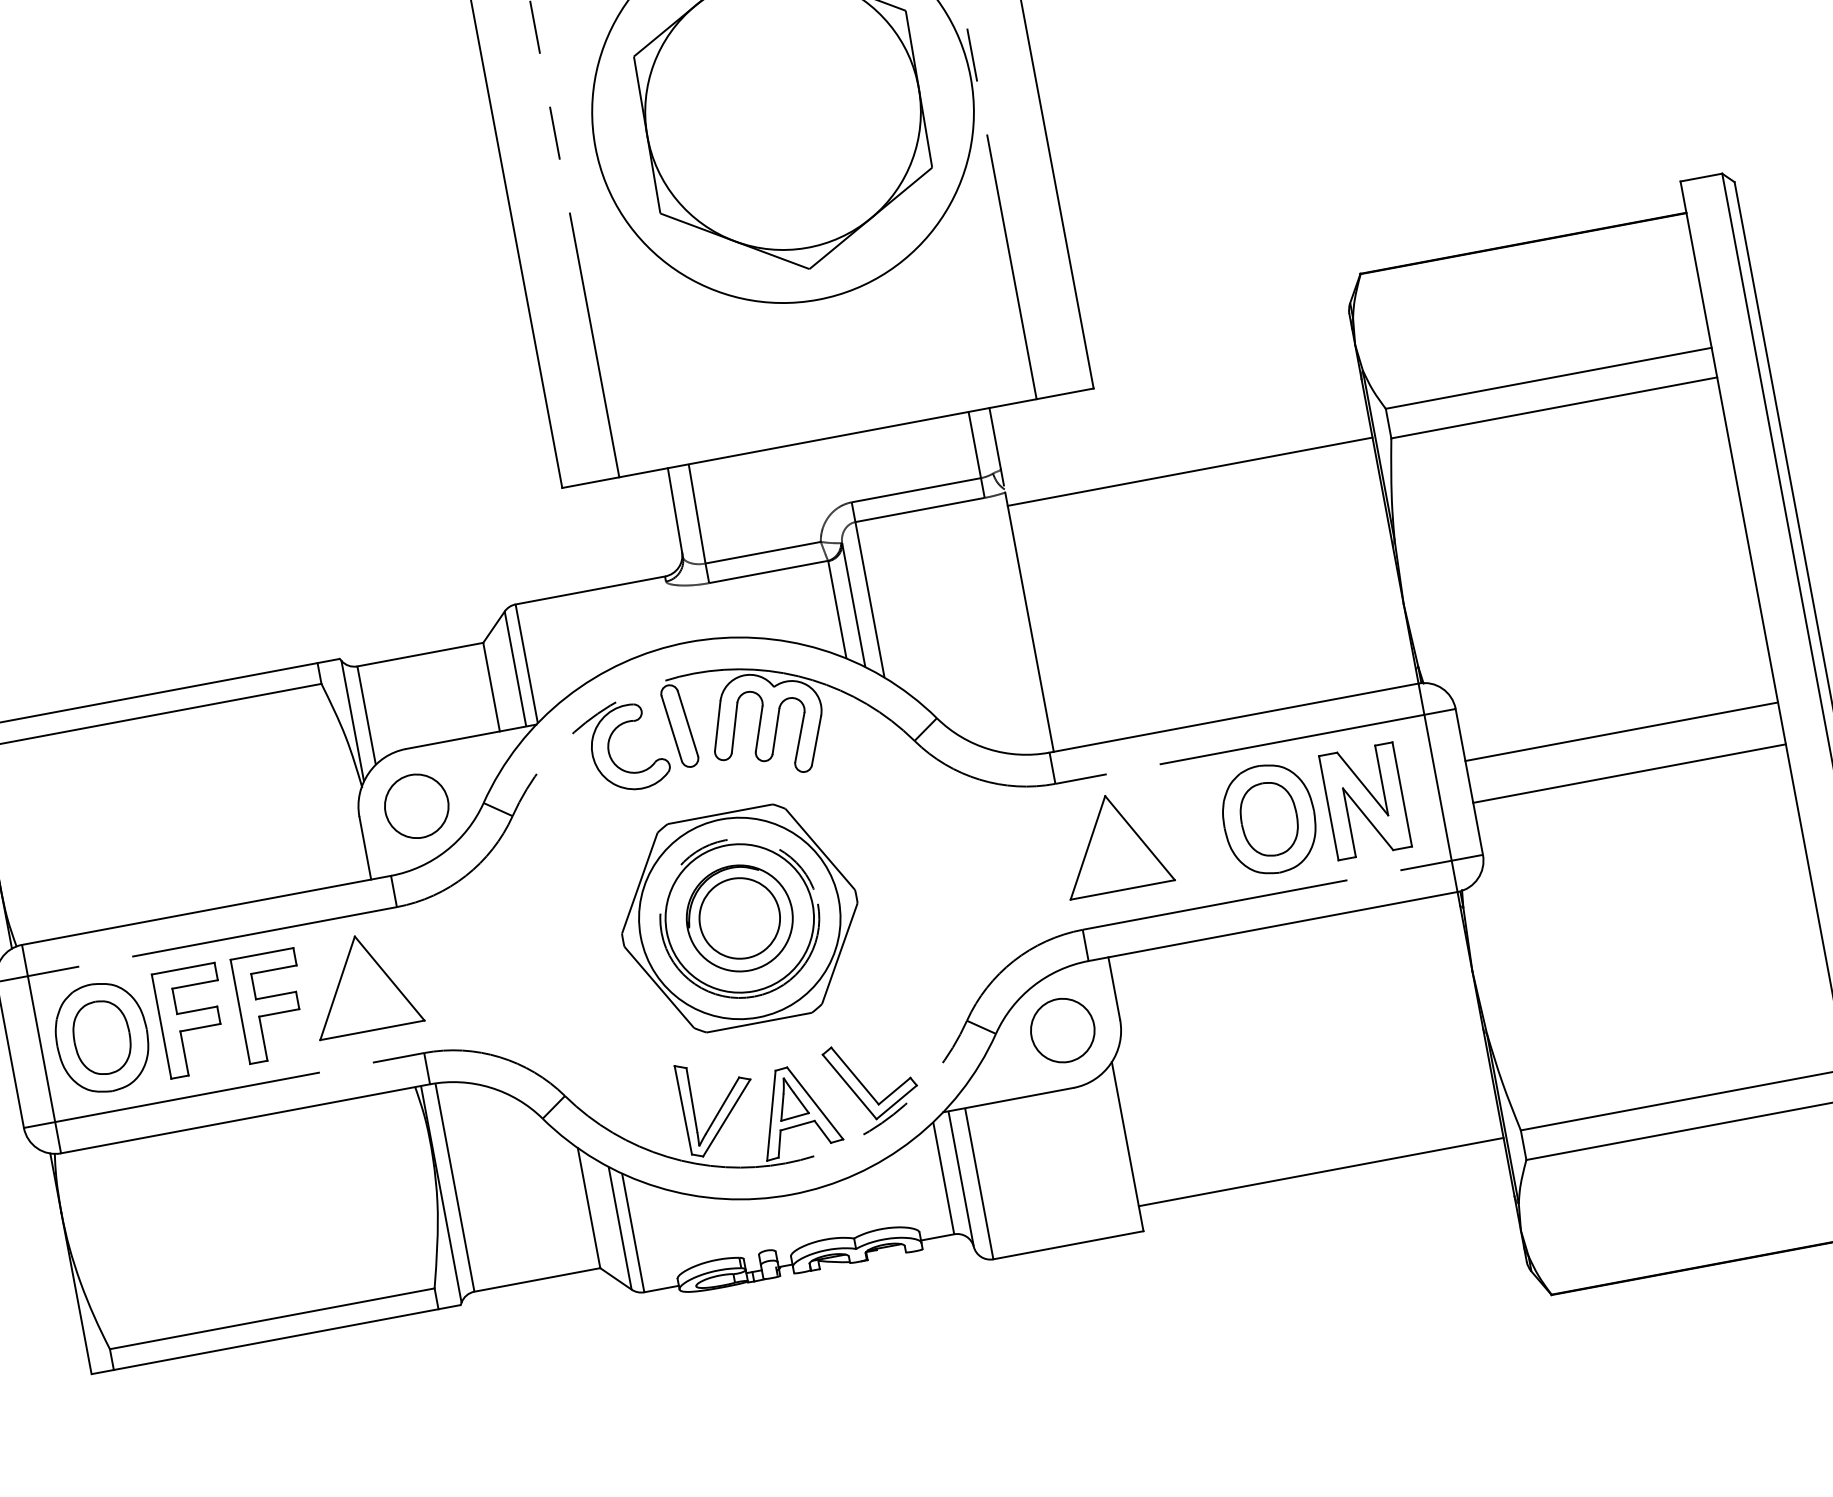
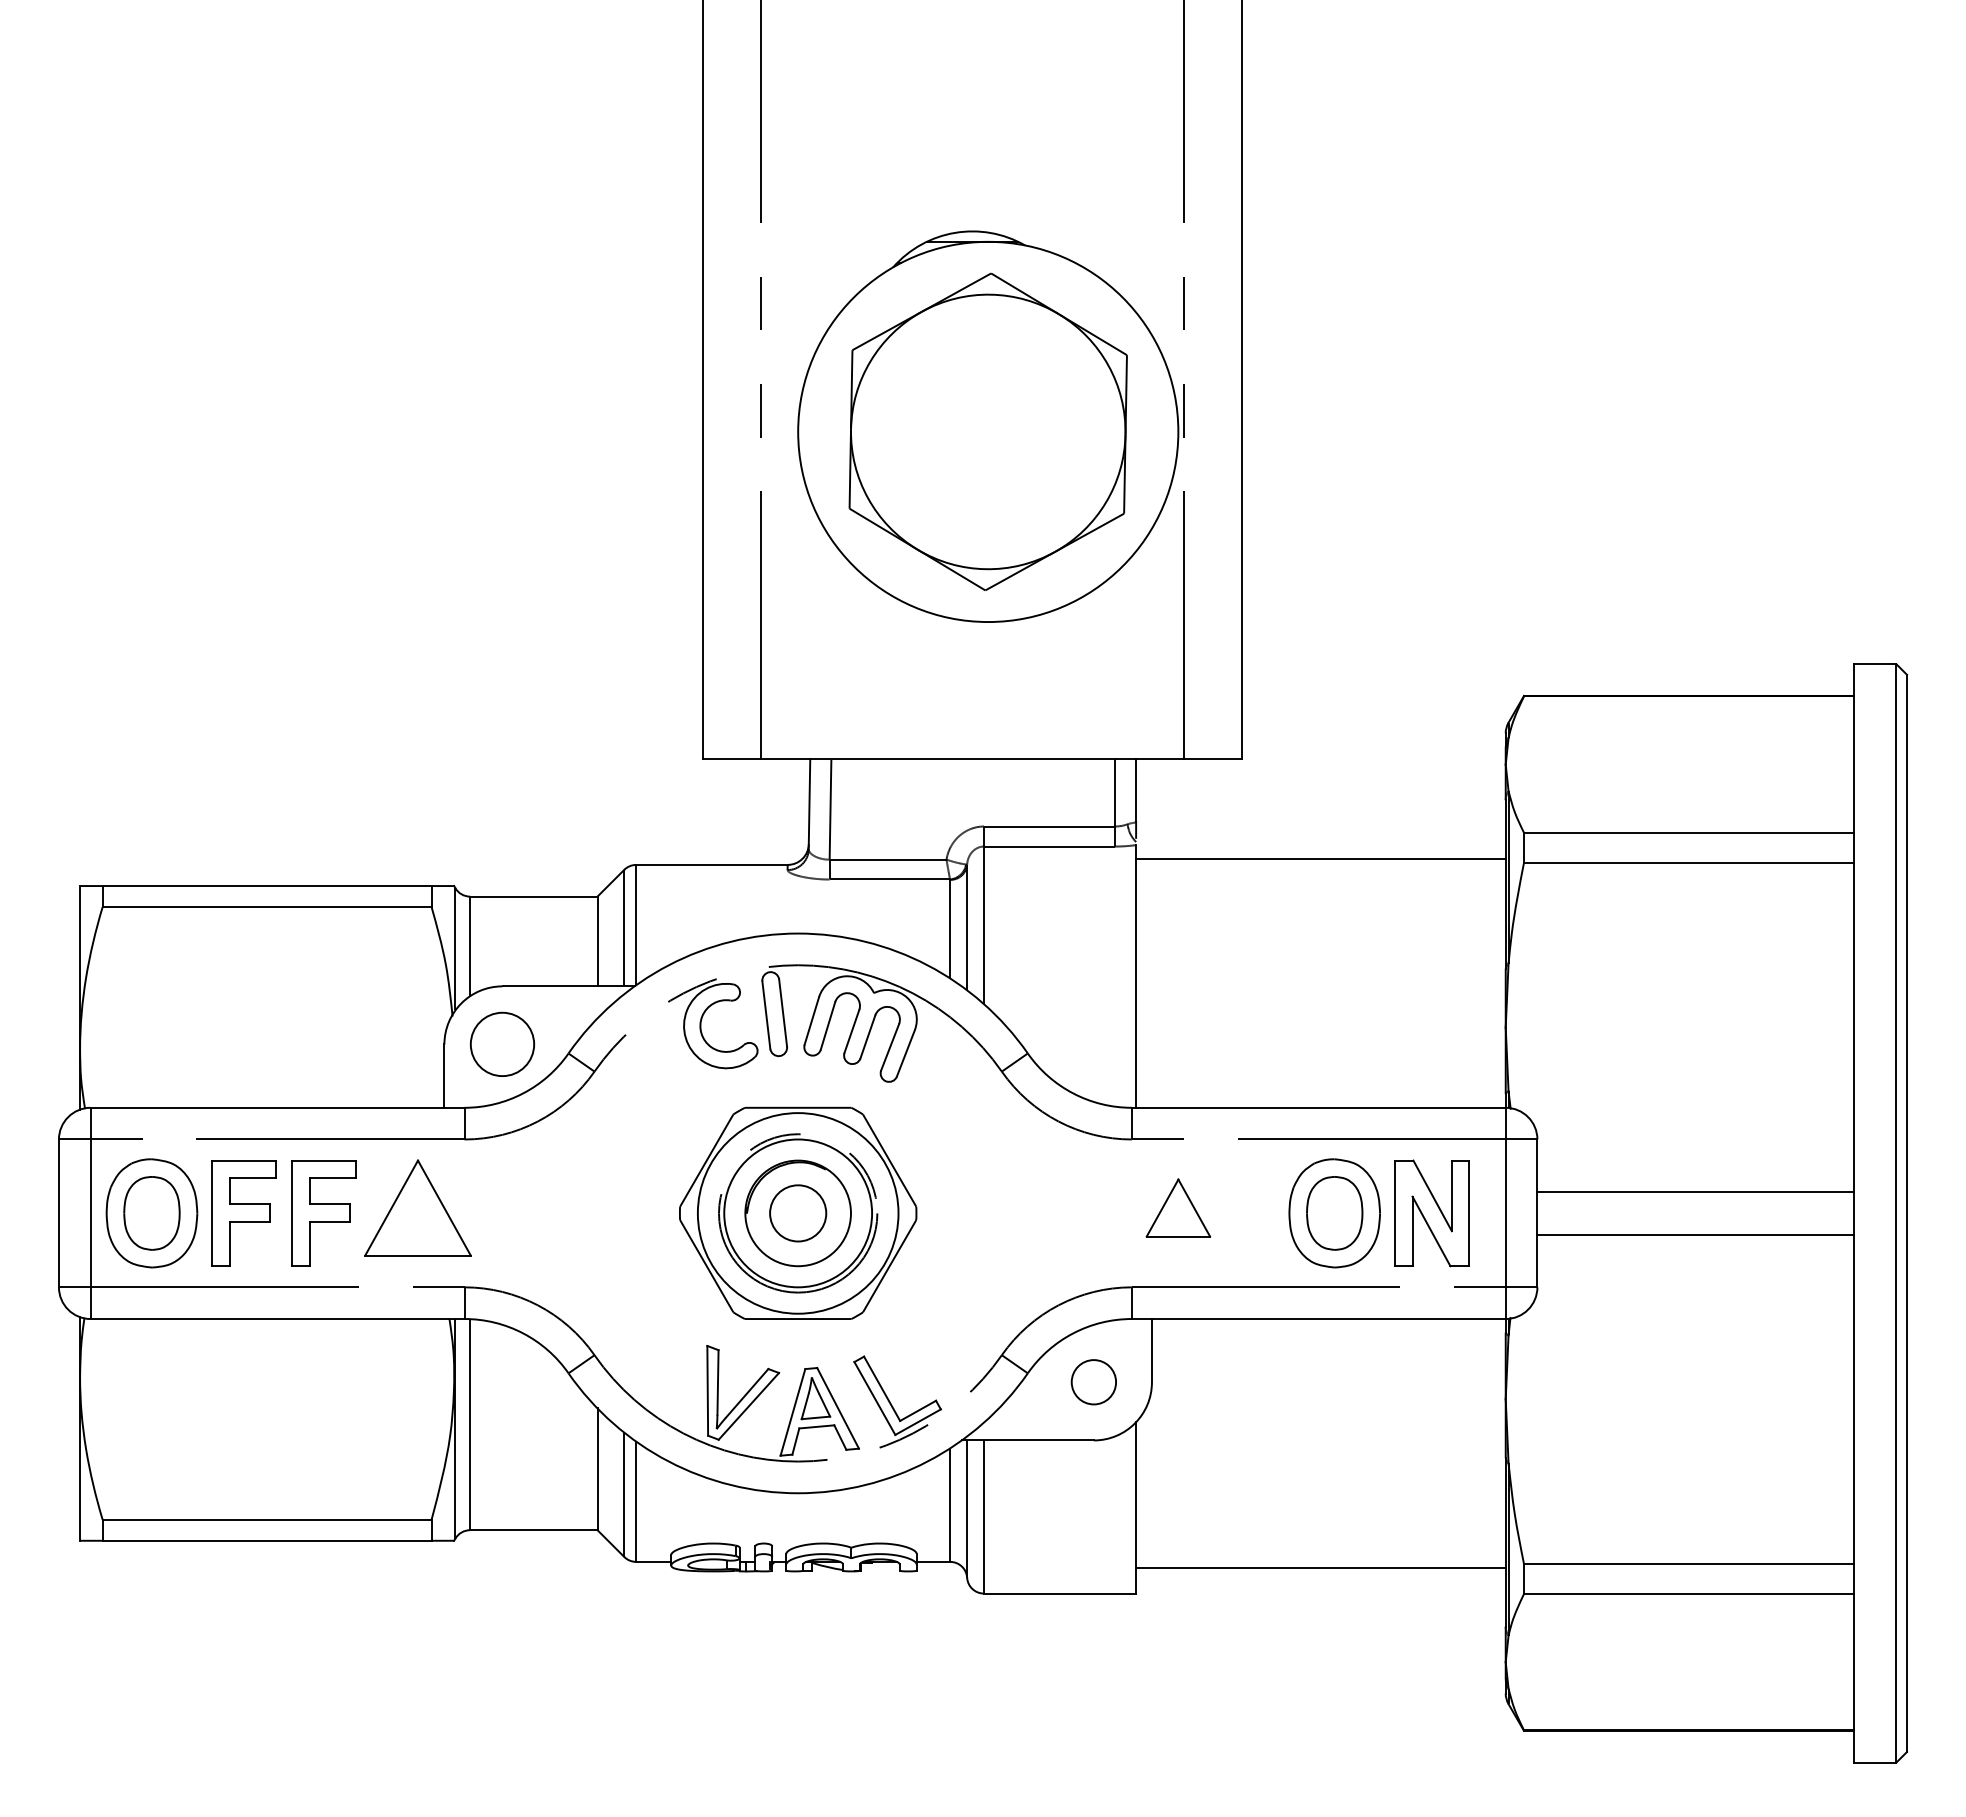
part: (1114, 842) -> (1178, 1207), size x0.6
circle: (740, 918) -> (798, 1213), size x0.7
circle: (1062, 1029) -> (1093, 1381), size x0.7

